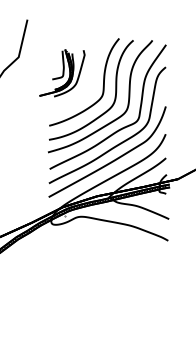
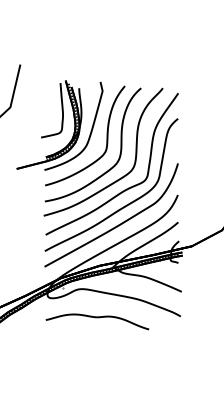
part: (61, 73) -> (59, 125), size x1.67
curve: (95, 242) -> (97, 318), added

